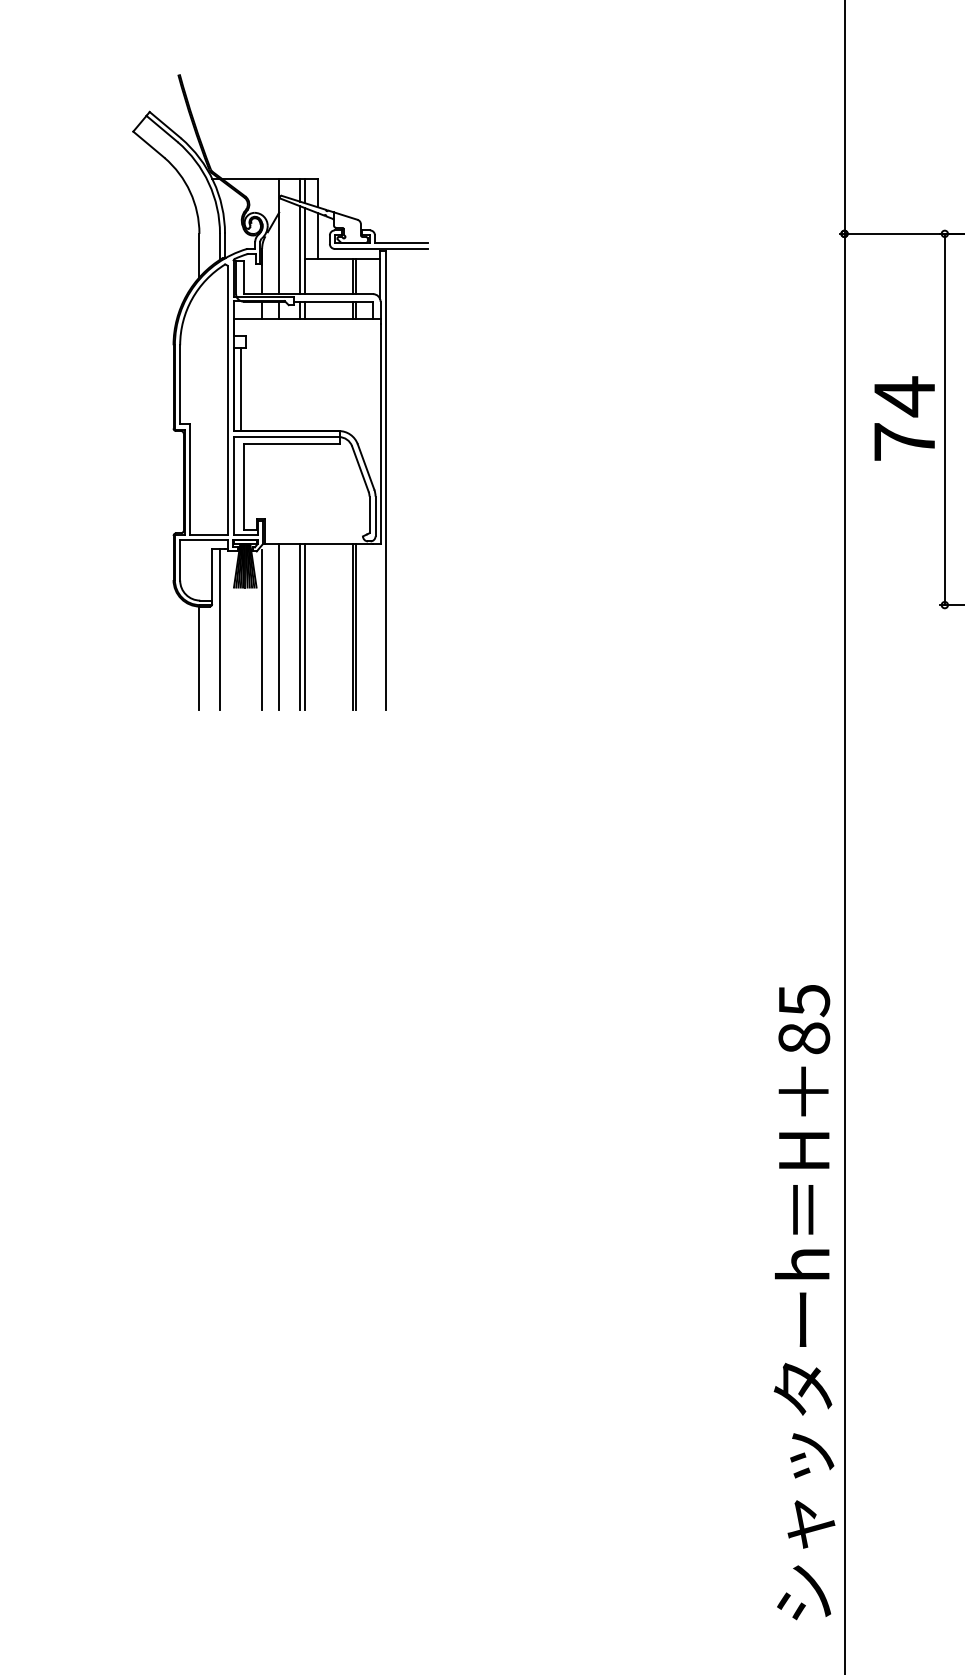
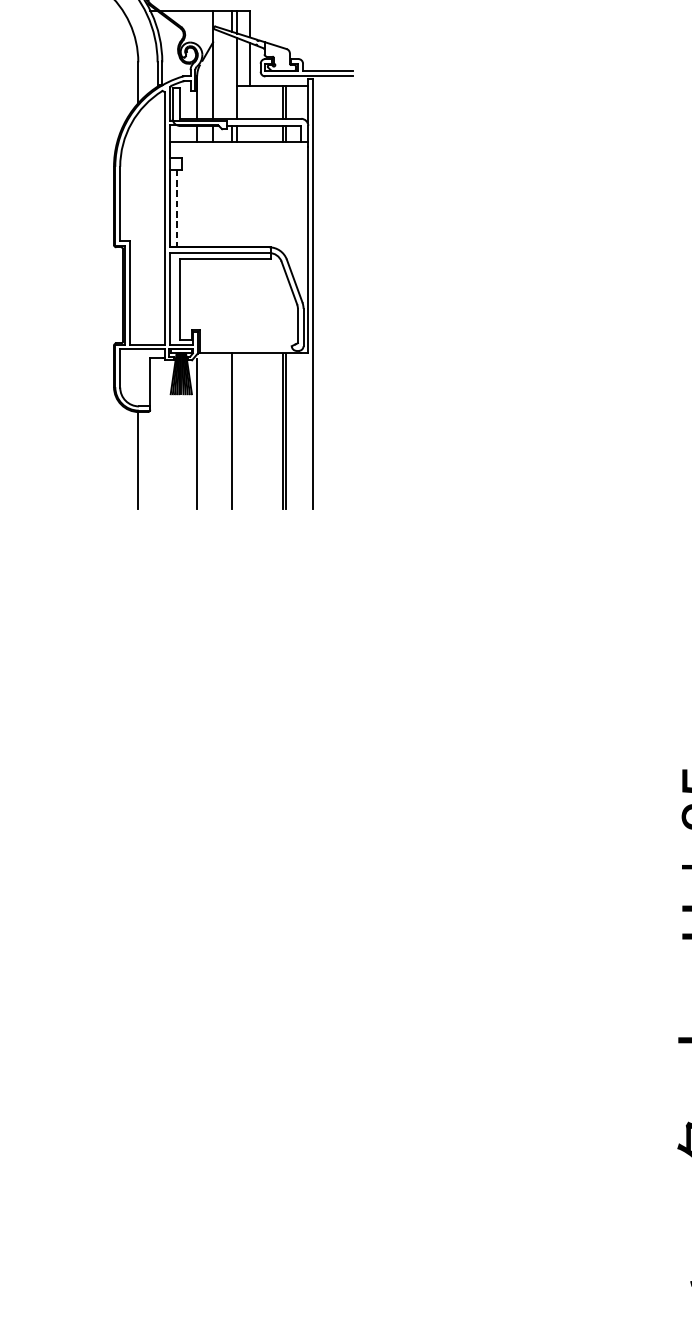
line: (299, 250) -> (232, 77), removed
line: (241, 390) -> (177, 209), solid -> dashed
line: (279, 626) -> (213, 430), removed
line: (304, 626) -> (236, 430), removed
line: (220, 628) -> (158, 432), removed

